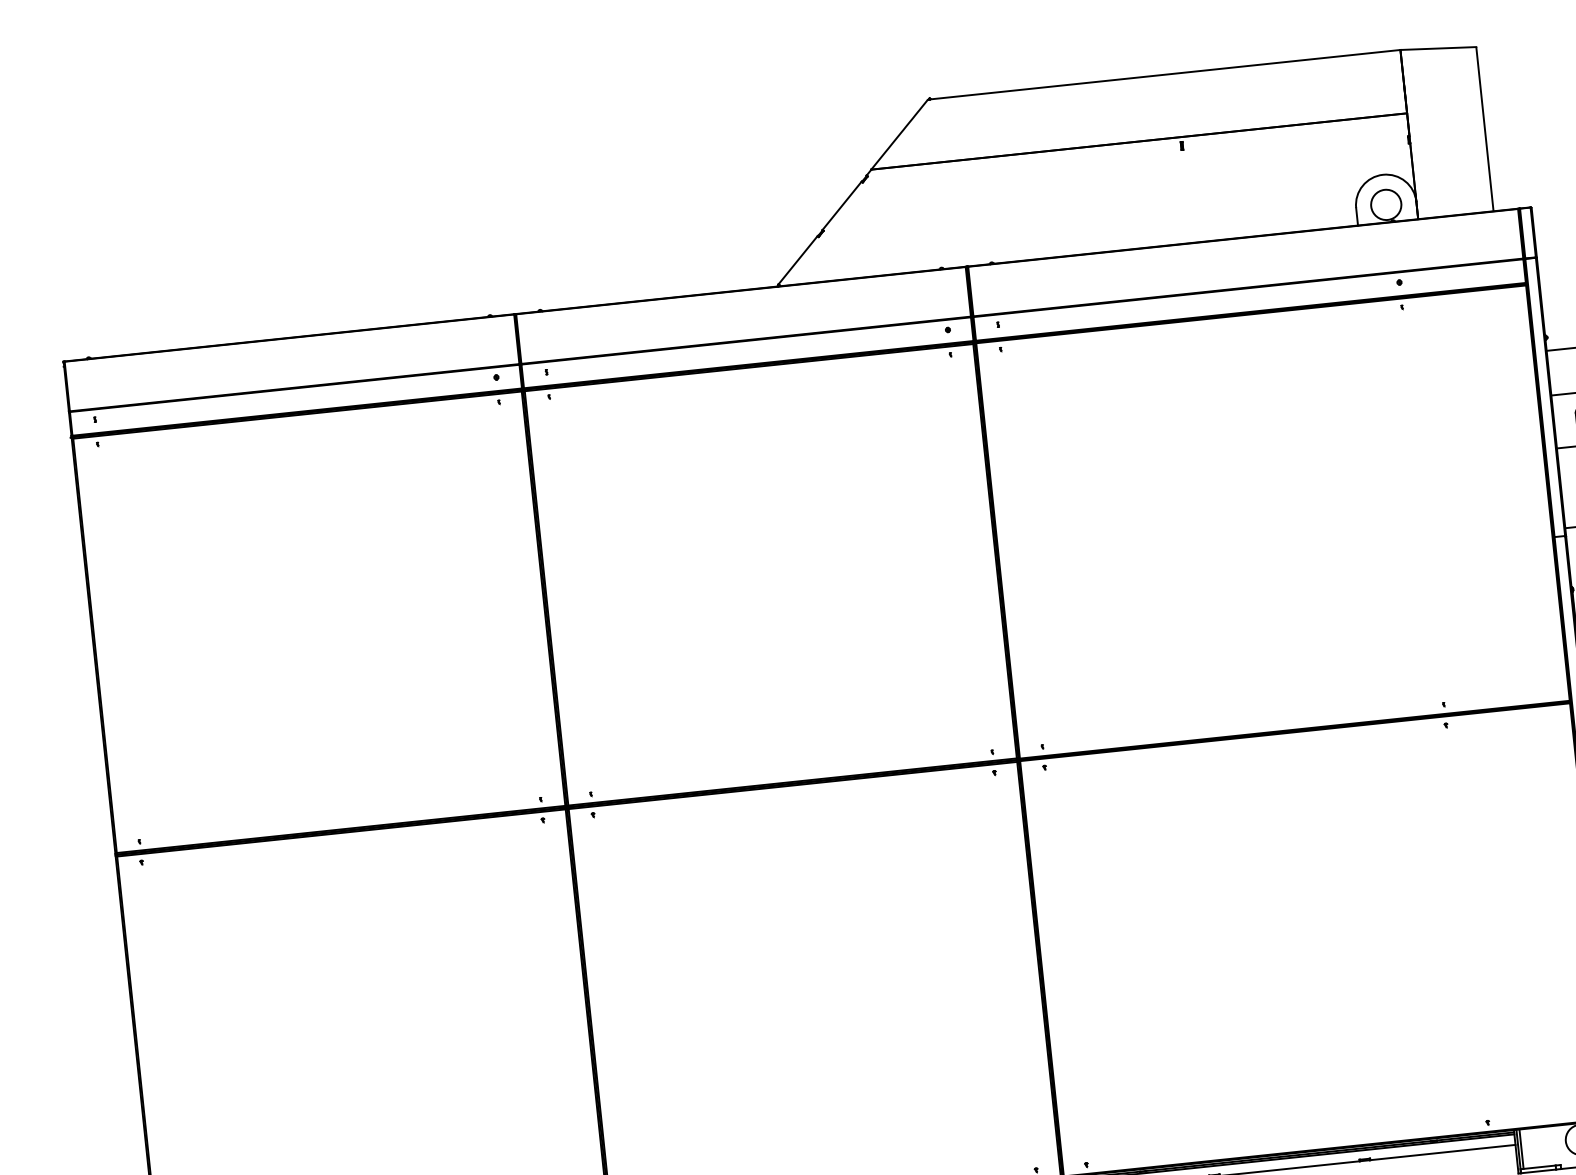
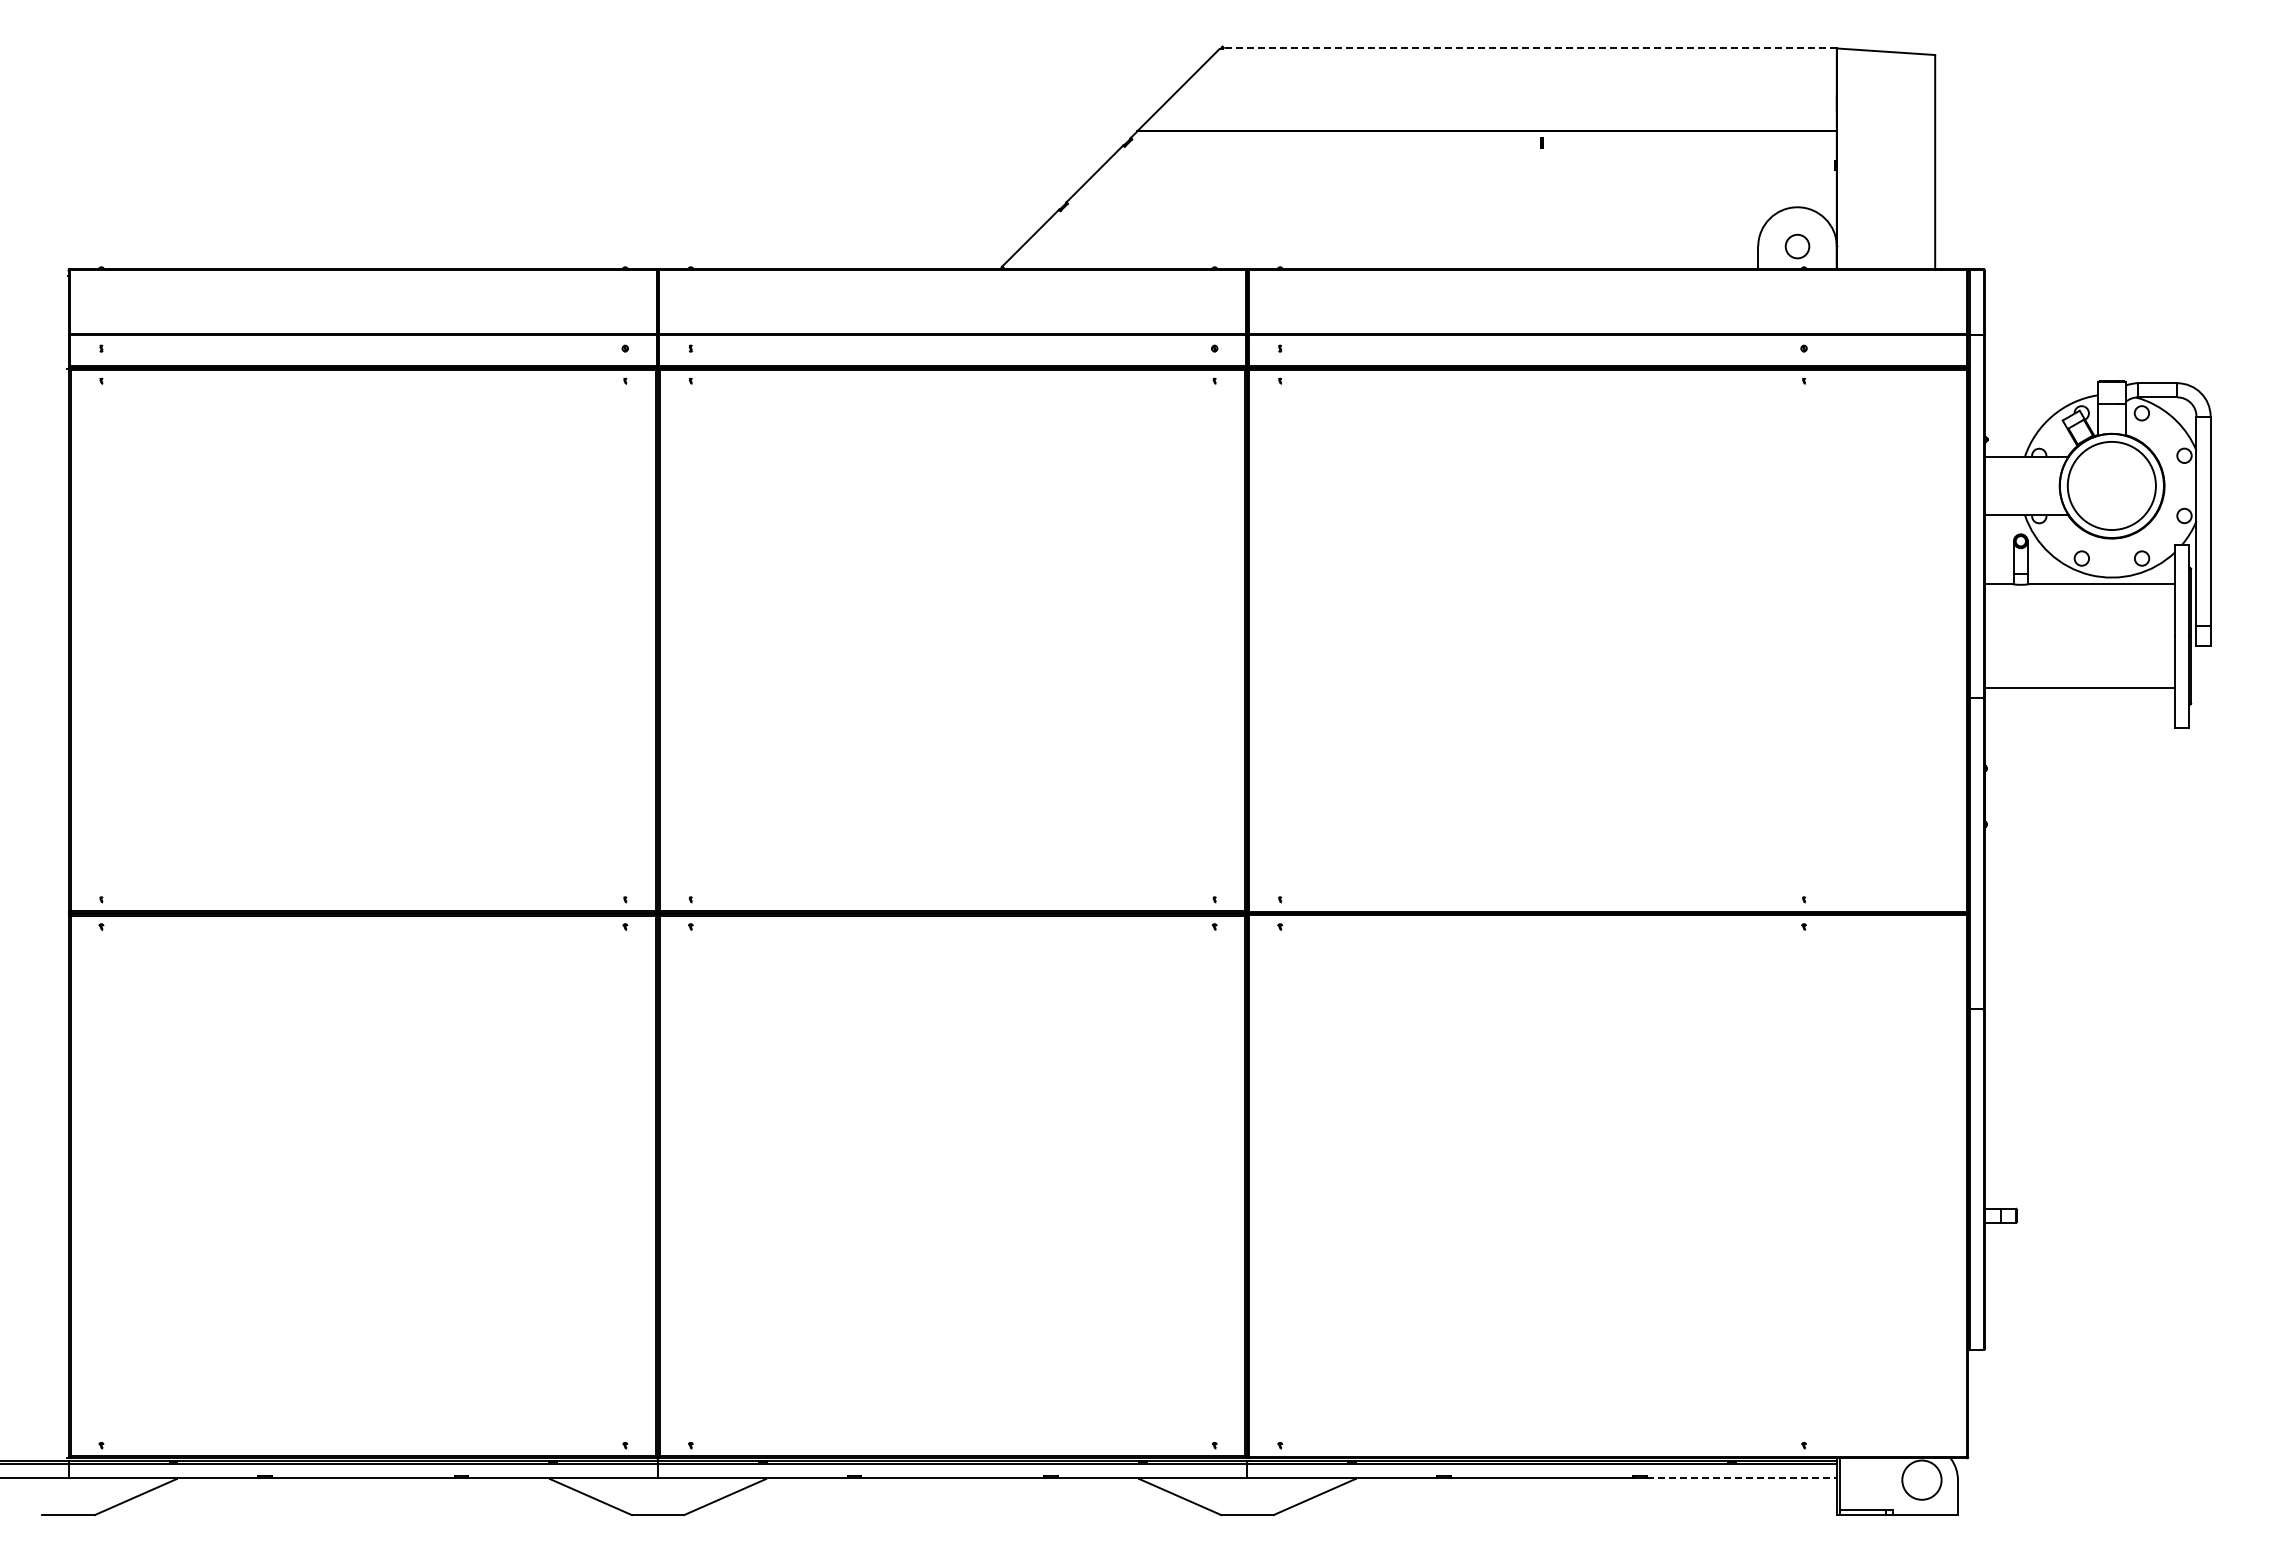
line: (1164, 74) -> (1529, 48), solid -> dashed
circle: (1386, 204) -> (1797, 246), size x0.6
line: (1521, 1148) -> (1844, 1483), removed
line: (1443, 1152) -> (1742, 1477), solid -> dashed

